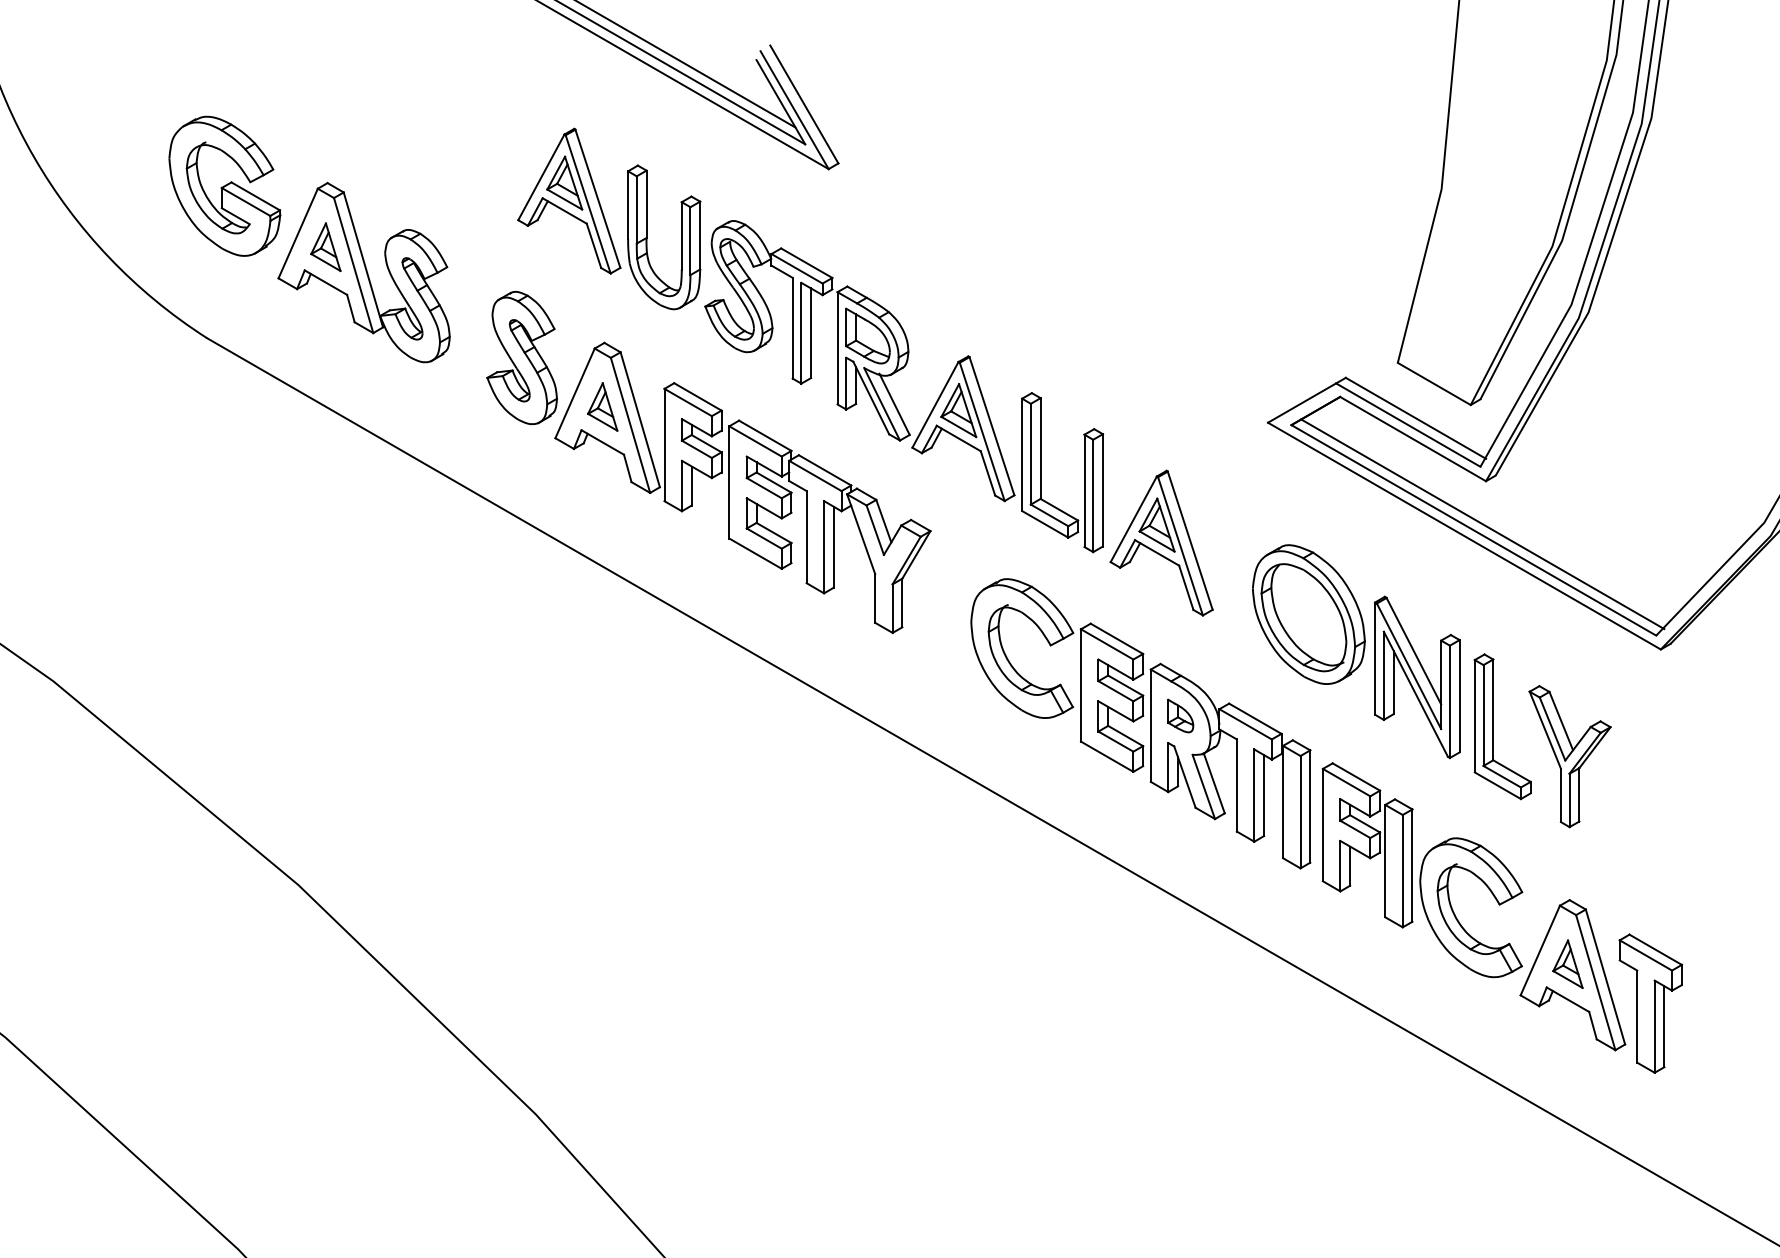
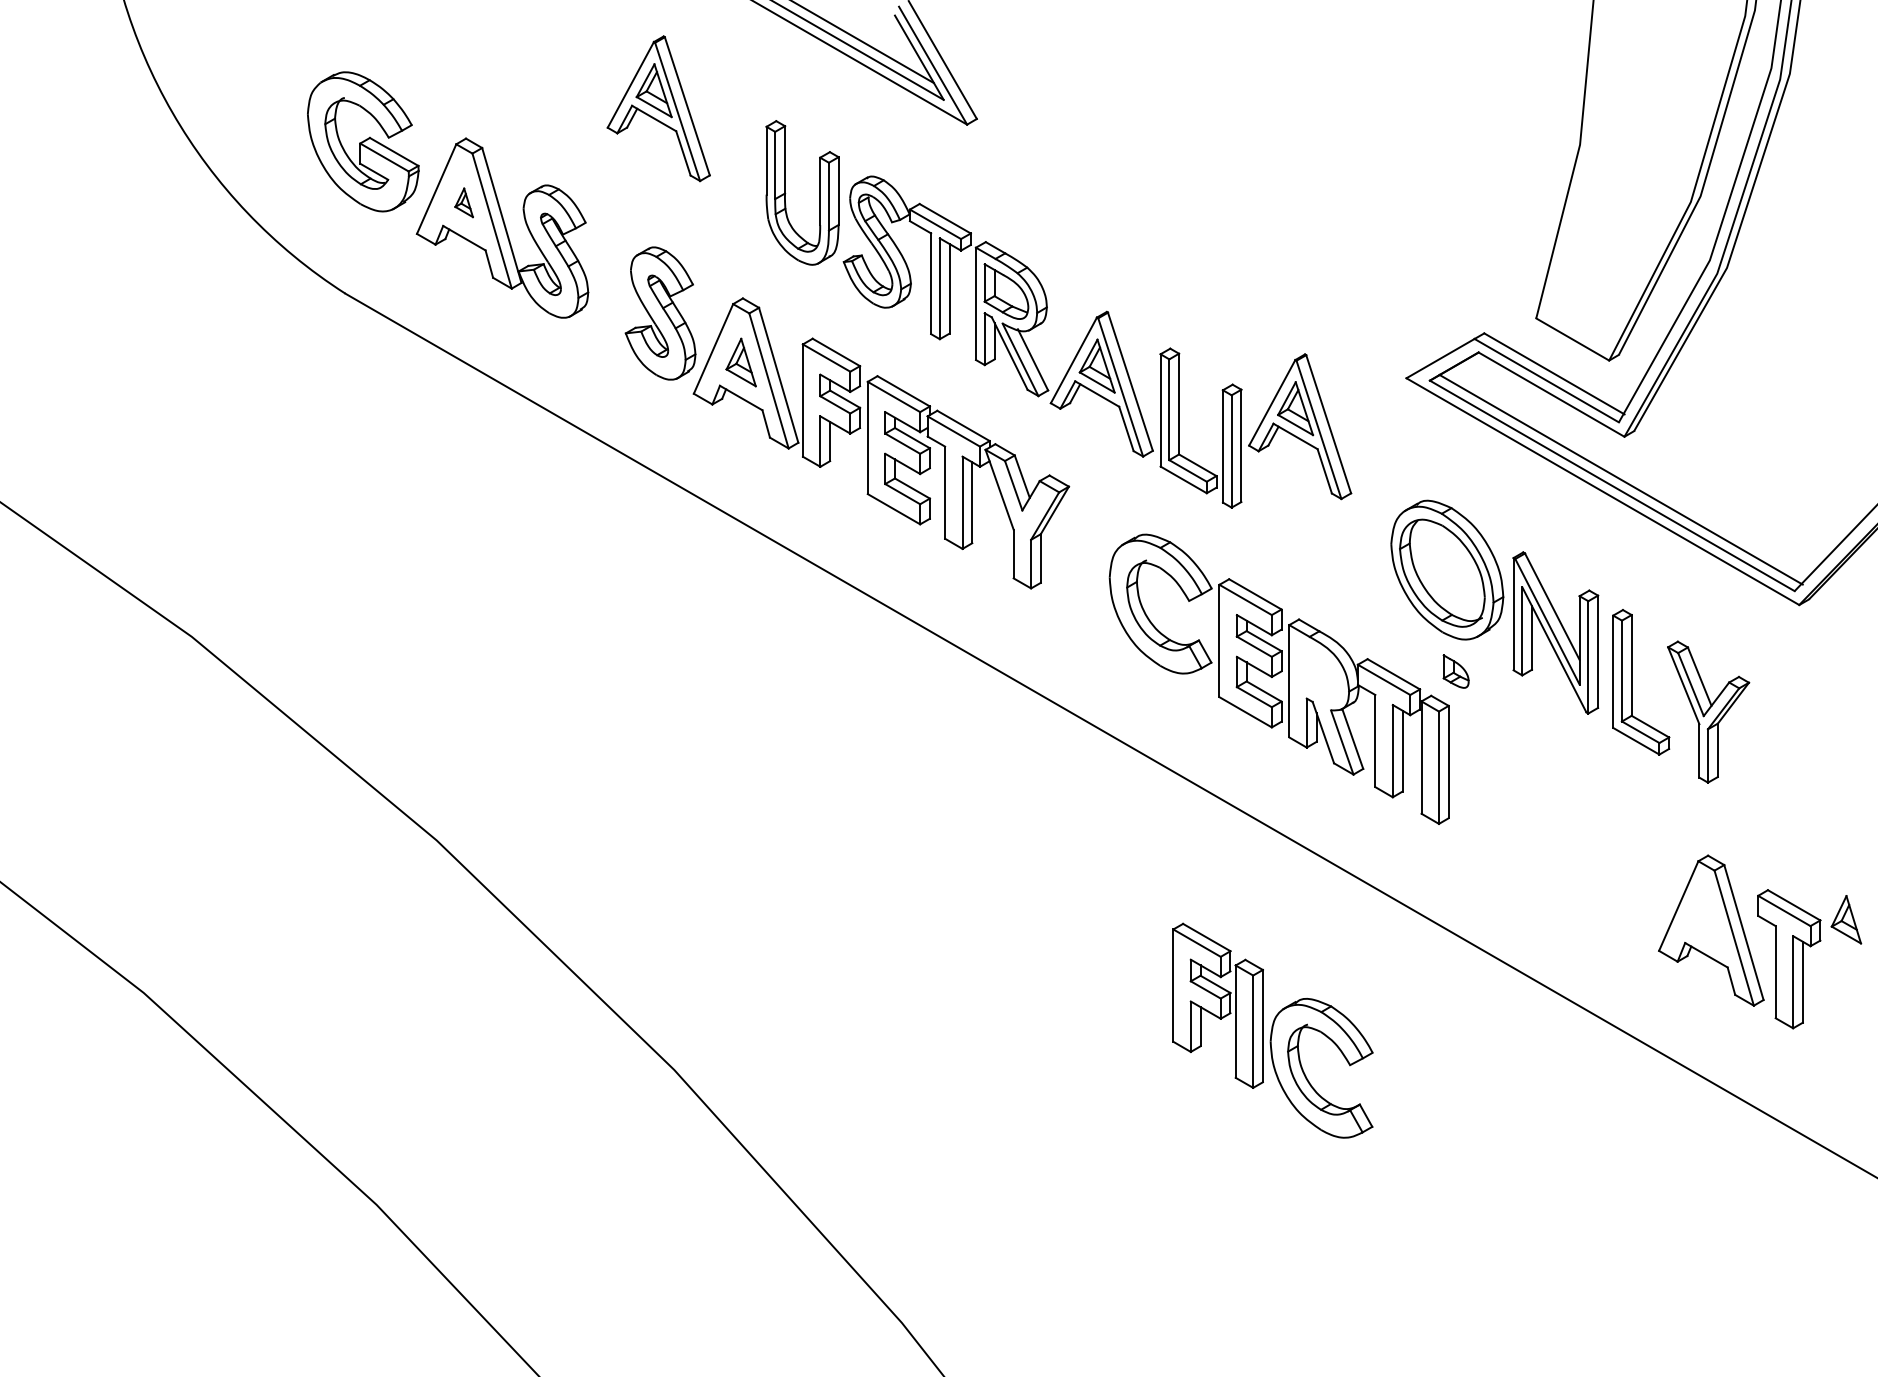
part: (569, 200) -> (658, 108), moved
part: (325, 246) -> (463, 202), size x0.6
part: (1162, 542) -> (1300, 426), moved
part: (1180, 715) -> (1455, 671), moved
part: (1422, 869) -> (1272, 1030), moved
part: (1568, 963) -> (1846, 919), moved

